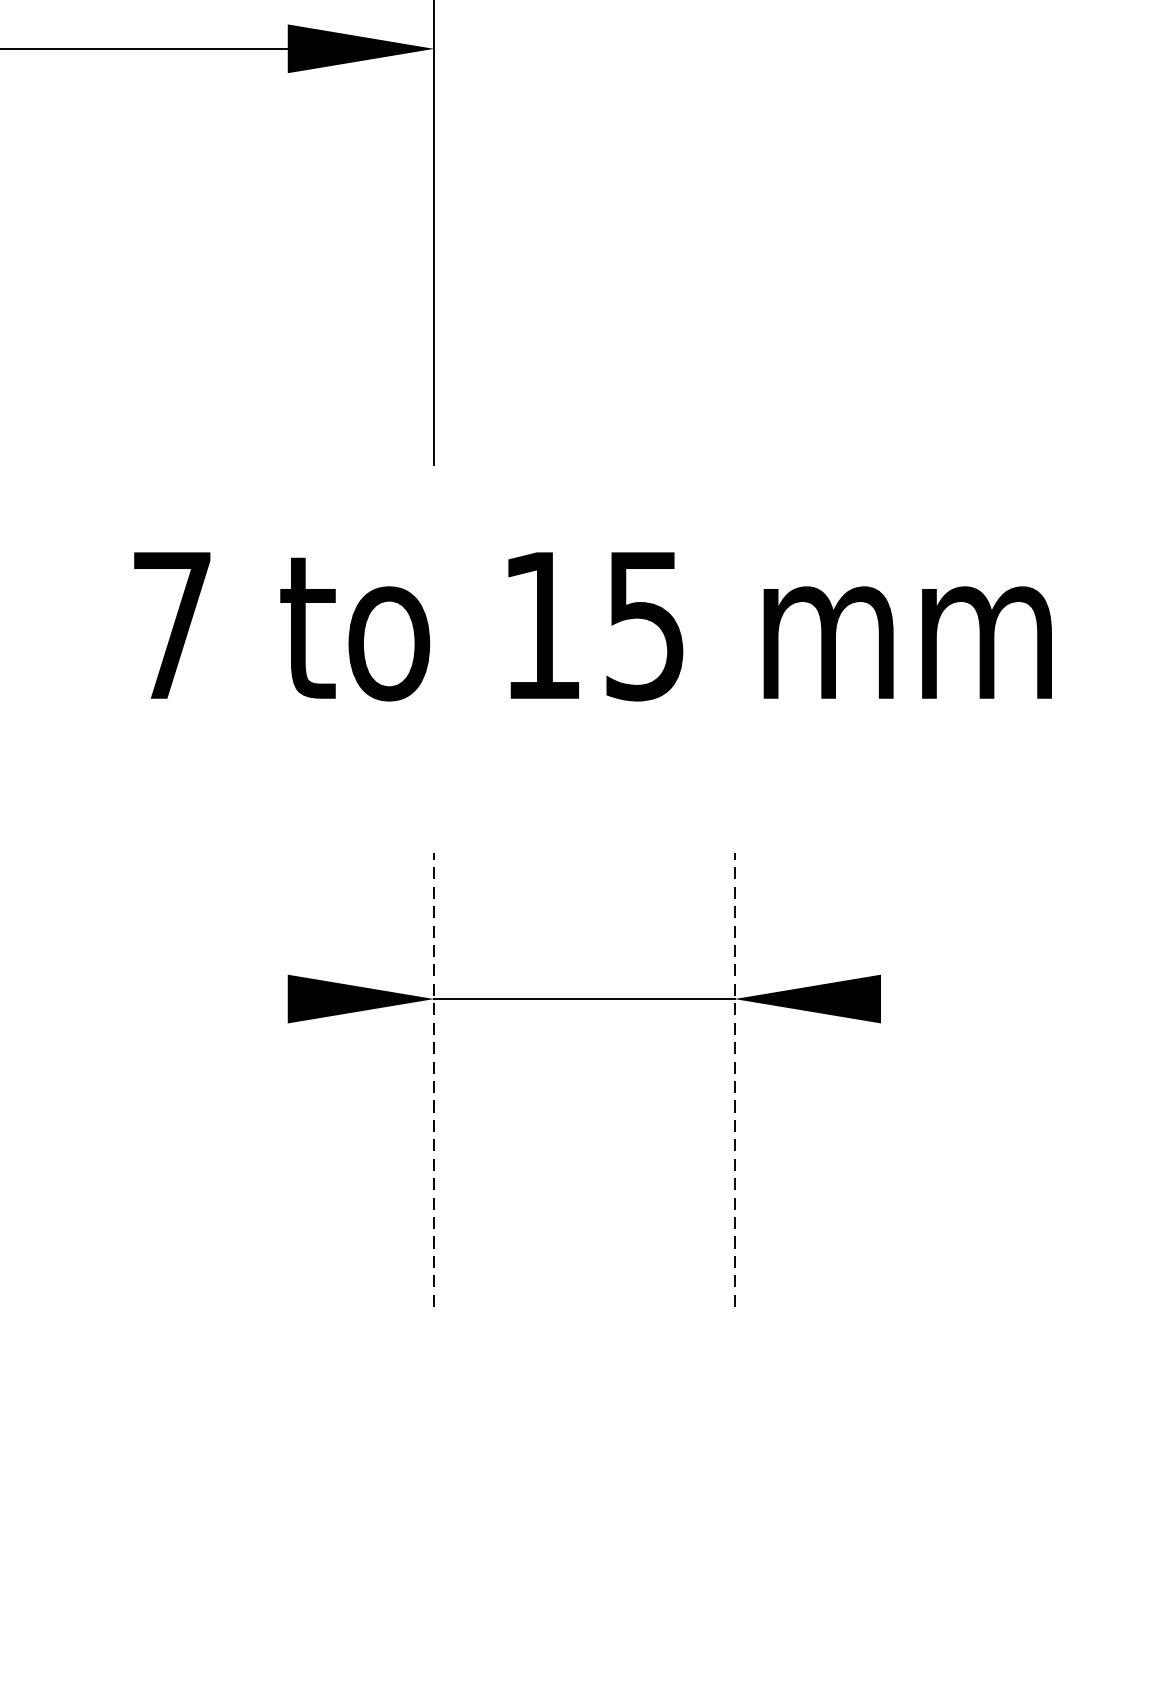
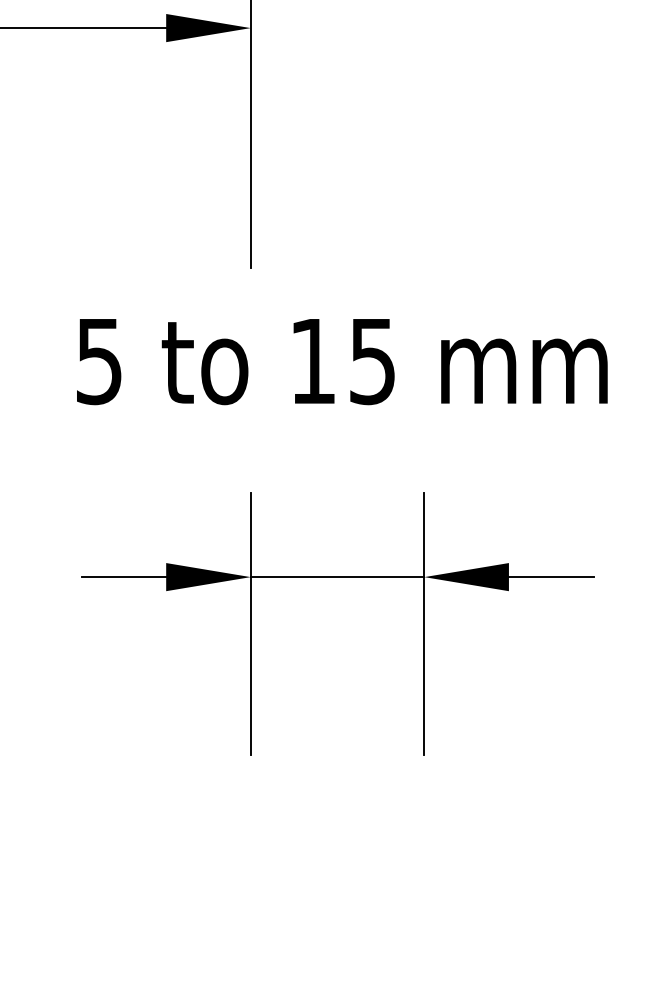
text: (172, 627) -> (99, 362), 7 -> 5
line: (213, 999) -> (123, 577), added
line: (952, 999) -> (550, 577), added
line: (433, 1079) -> (250, 623), dashed -> solid
line: (734, 1079) -> (424, 623), dashed -> solid

